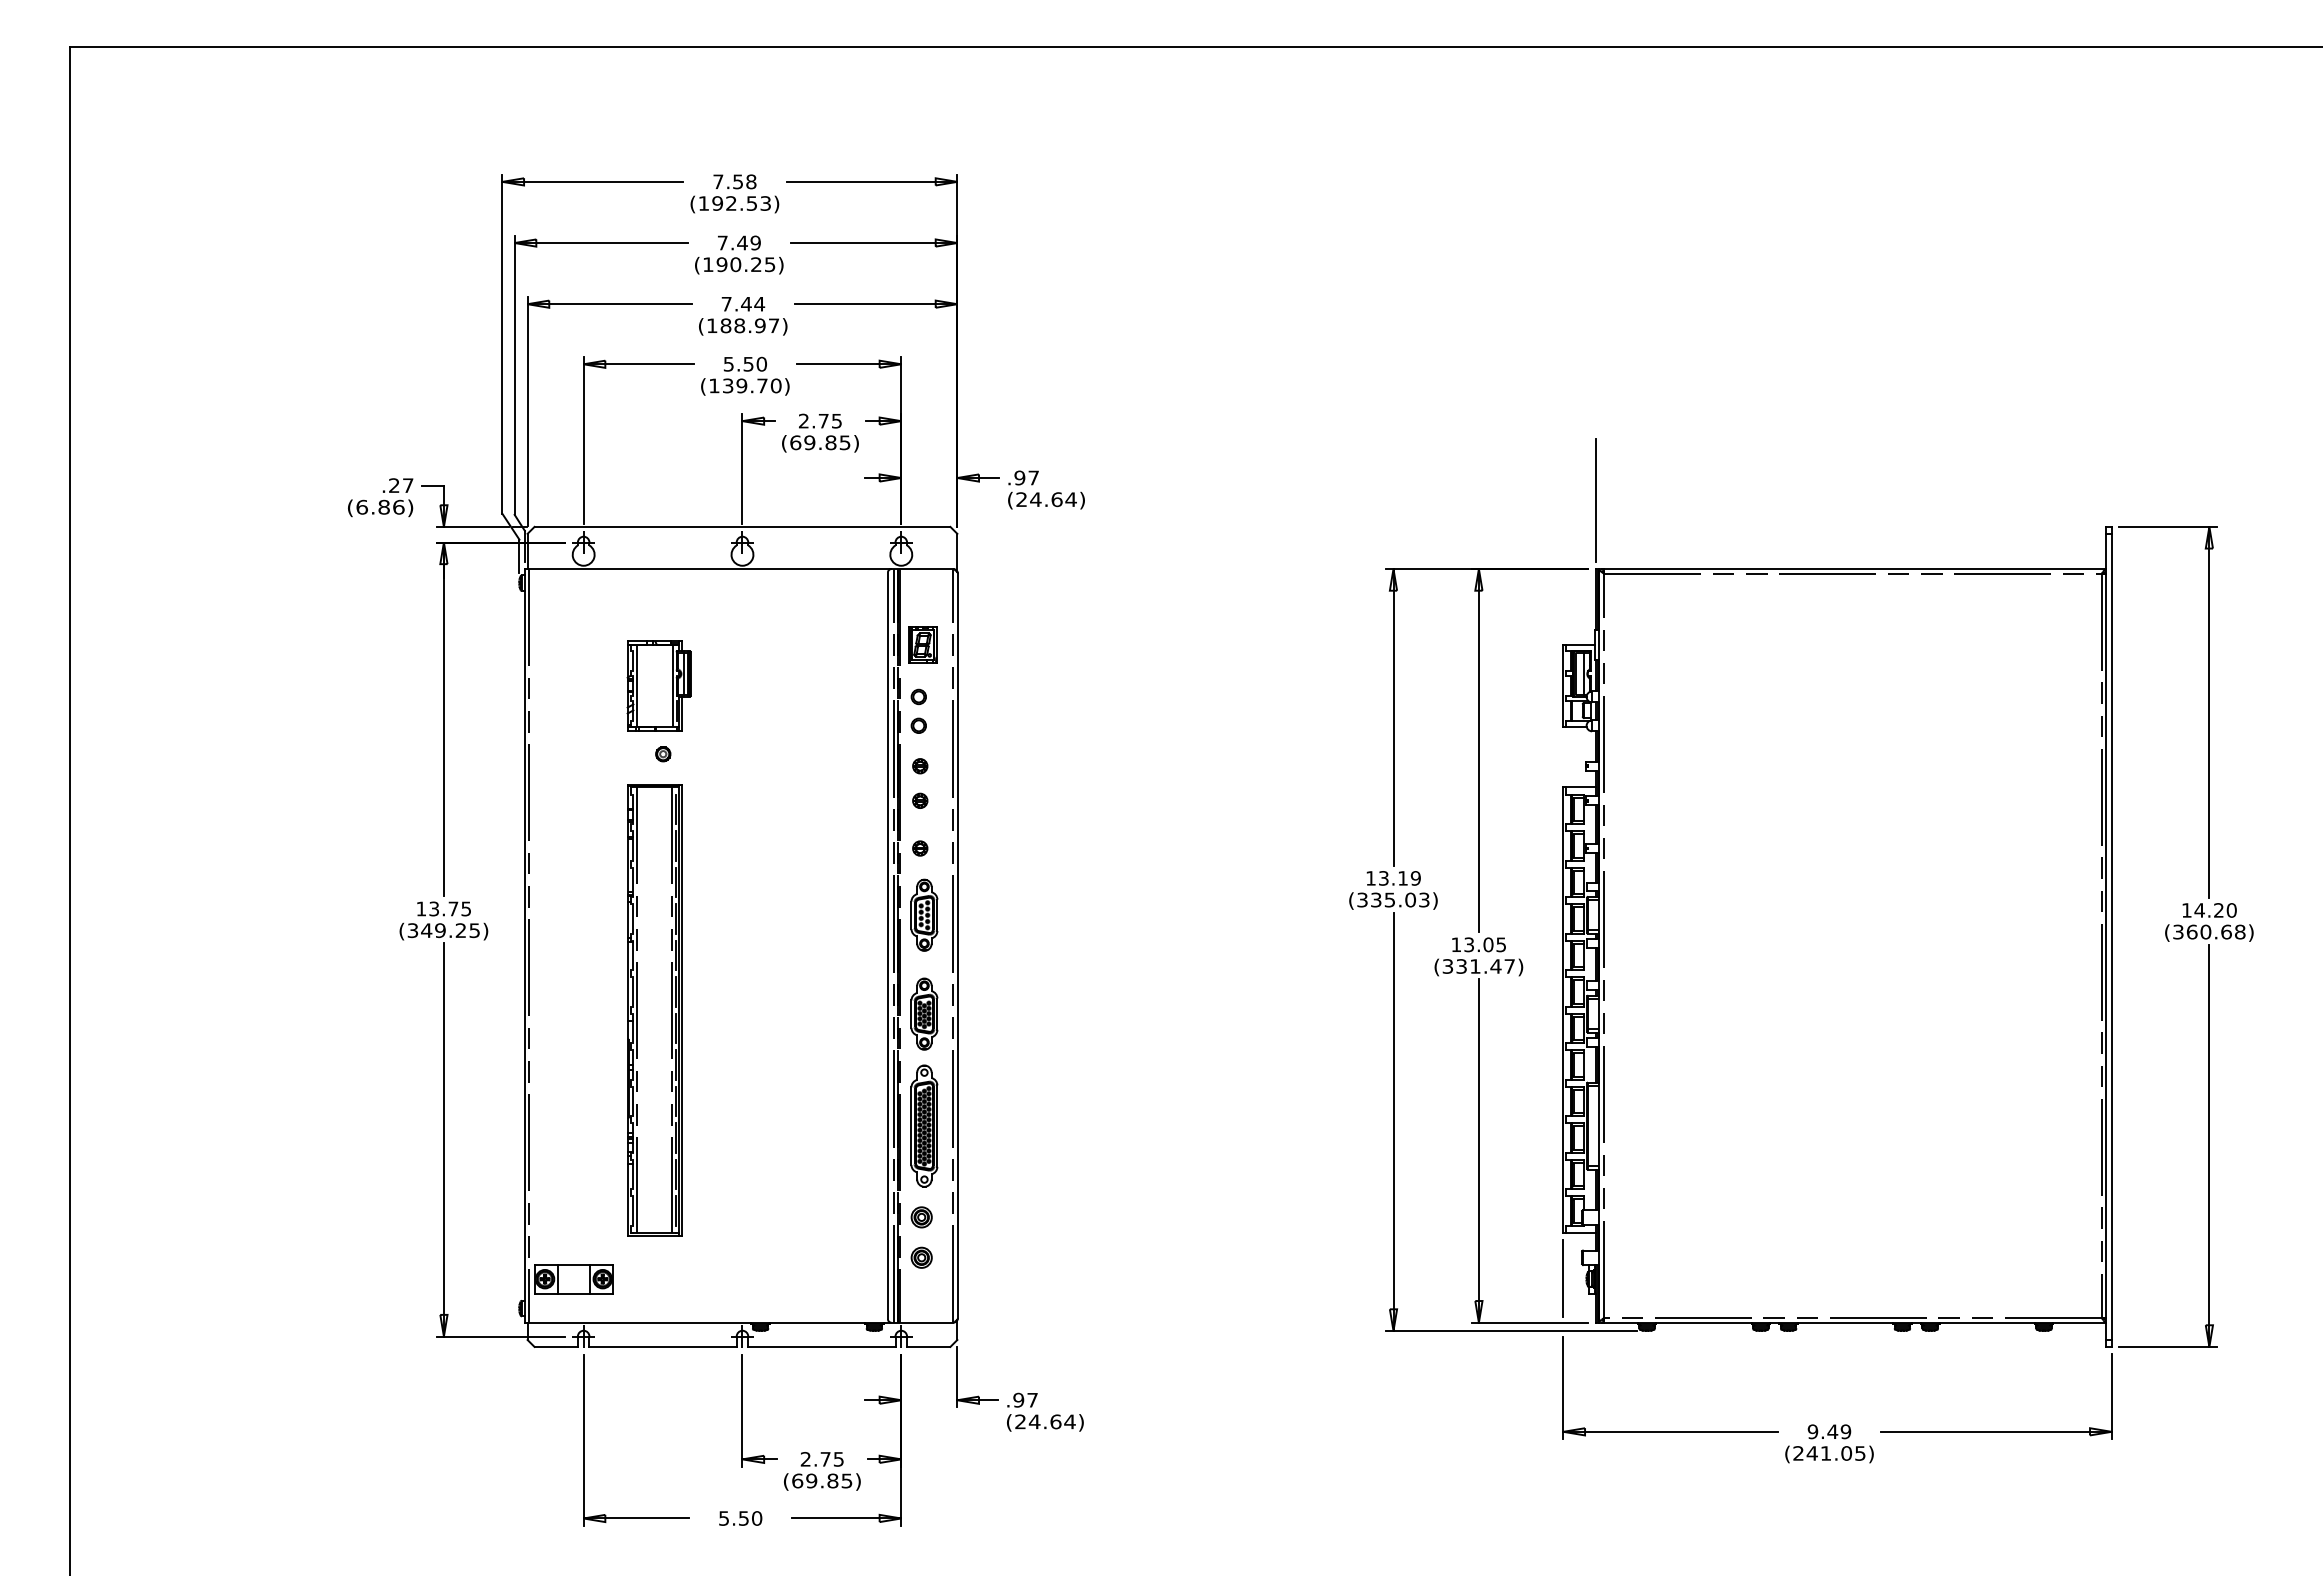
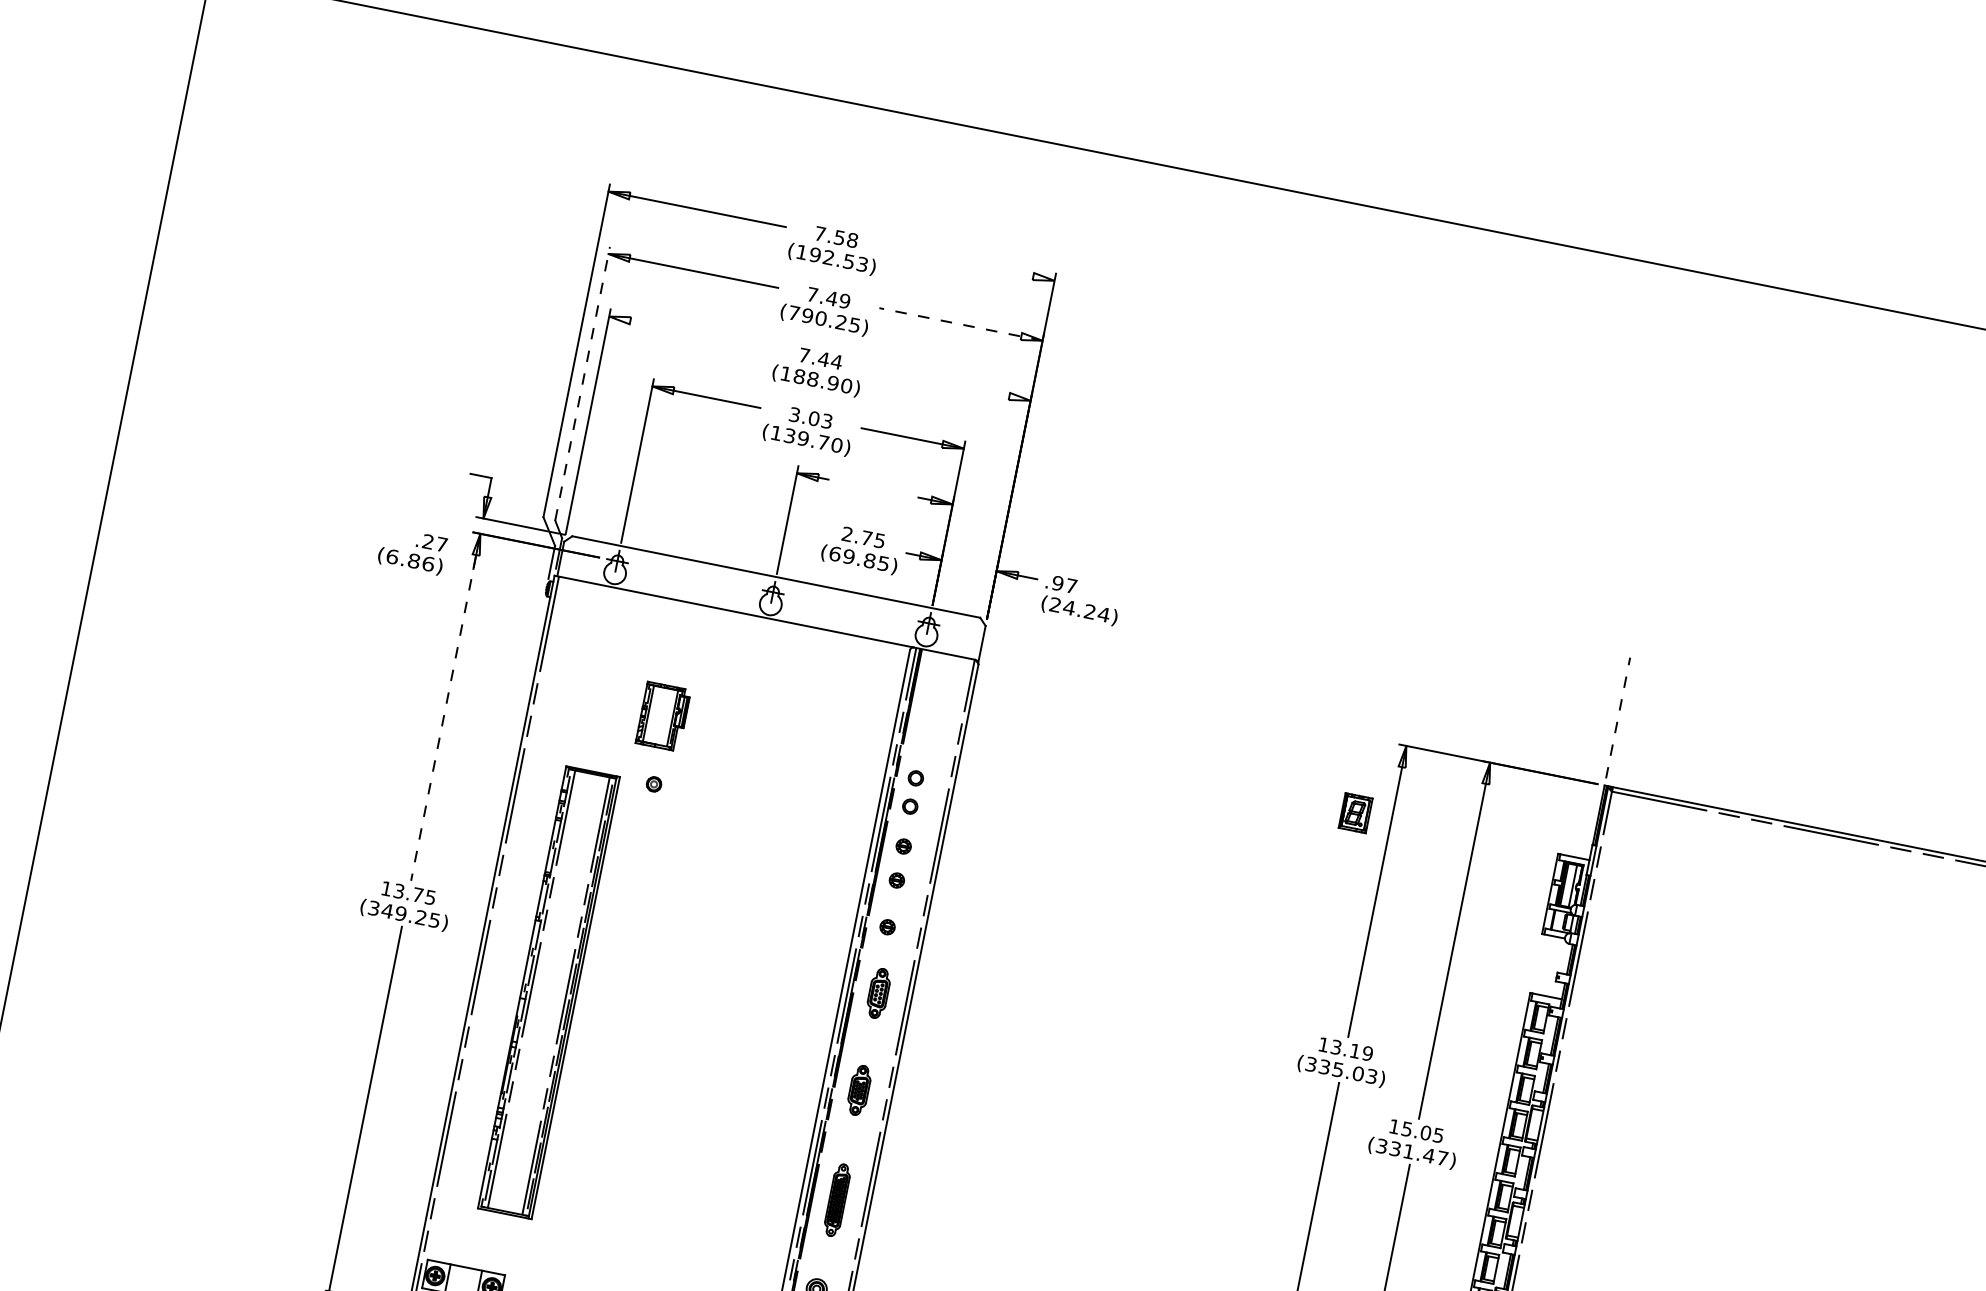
line: (871, 181) -> (970, 263), removed
line: (873, 243) -> (960, 324), solid -> dashed
text: (708, 264) -> (794, 313), (190.25) -> (790.25)
line: (609, 304) -> (689, 332), removed
line: (875, 304) -> (950, 384), removed
text: (773, 325) -> (846, 385), (188.97) -> (188.90)
text: (745, 363) -> (811, 417), 5.50 -> 3.03
line: (514, 375) -> (582, 383), solid -> dashed
text: (820, 432) -> (861, 548), moved
text: (380, 497) -> (412, 550), moved
text: (1056, 499) -> (1089, 611), (24.64) -> (24.24)
line: (1595, 500) -> (1617, 718), solid -> dashed
part: (922, 644) -> (1355, 812), moved
part: (658, 685) -> (662, 716), size x0.7
line: (443, 719) -> (445, 707), solid -> dashed
part: (924, 914) -> (878, 992), size x0.7
text: (1468, 944) -> (1406, 1128), 13.05 -> 15.05
part: (654, 1010) -> (548, 993), moved
part: (924, 1013) -> (859, 1089), size x0.7
part: (924, 1125) -> (837, 1199), size x0.6

